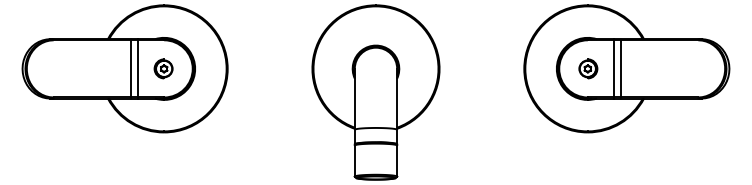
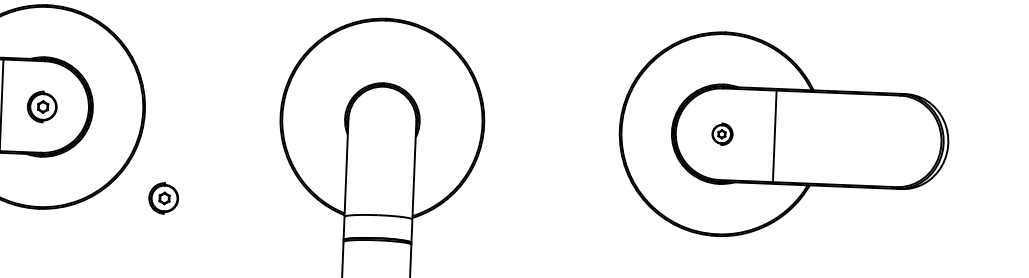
part: (588, 68) -> (722, 133), size x0.7
line: (613, 68) -> (762, 135), removed
part: (241, 122) -> (163, 197), added

